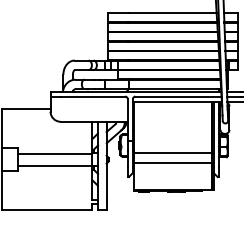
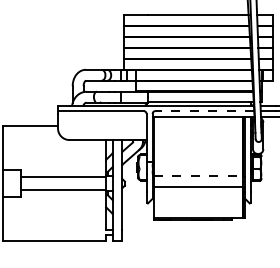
line: (178, 96) -> (204, 111), solid -> dashed
line: (172, 153) -> (198, 176), solid -> dashed

